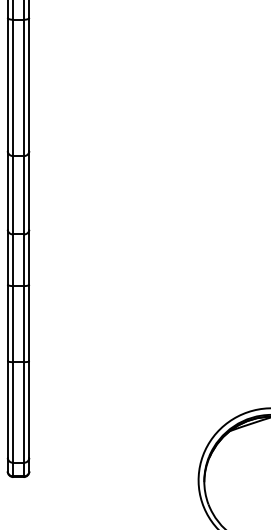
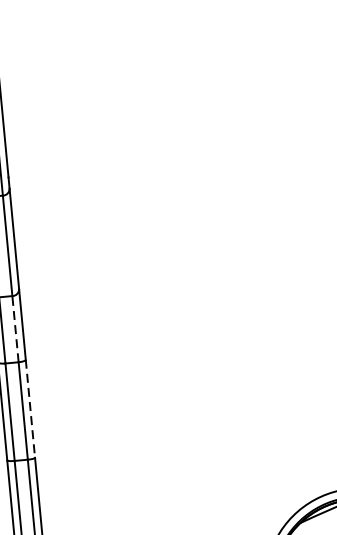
line: (23, 260) -> (15, 329), solid -> dashed
line: (29, 323) -> (30, 409), solid -> dashed

